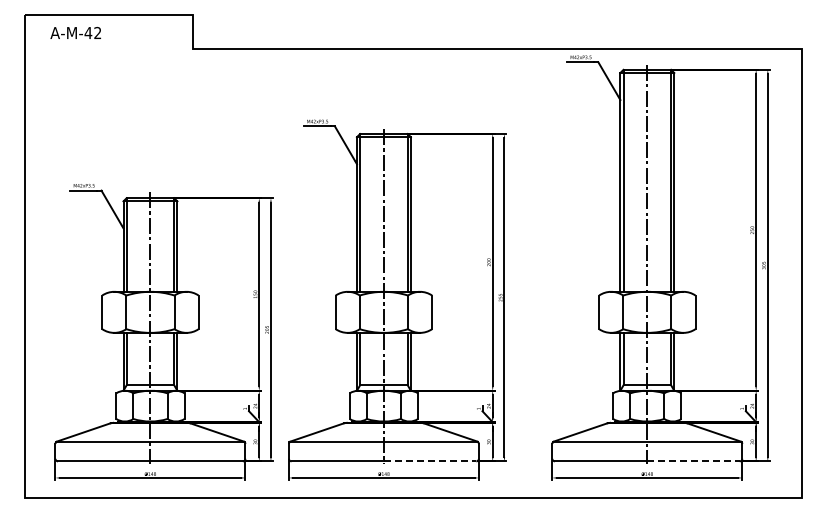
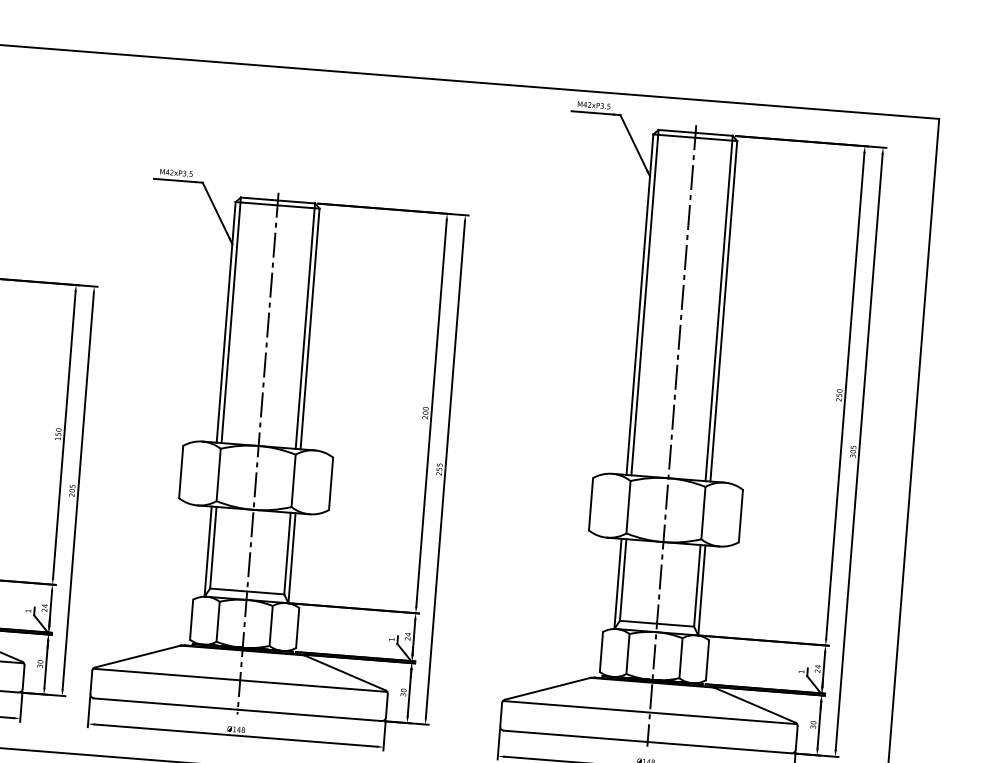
line: (430, 461) -> (310, 715), dashed -> solid
line: (694, 461) -> (721, 748), dashed -> solid

